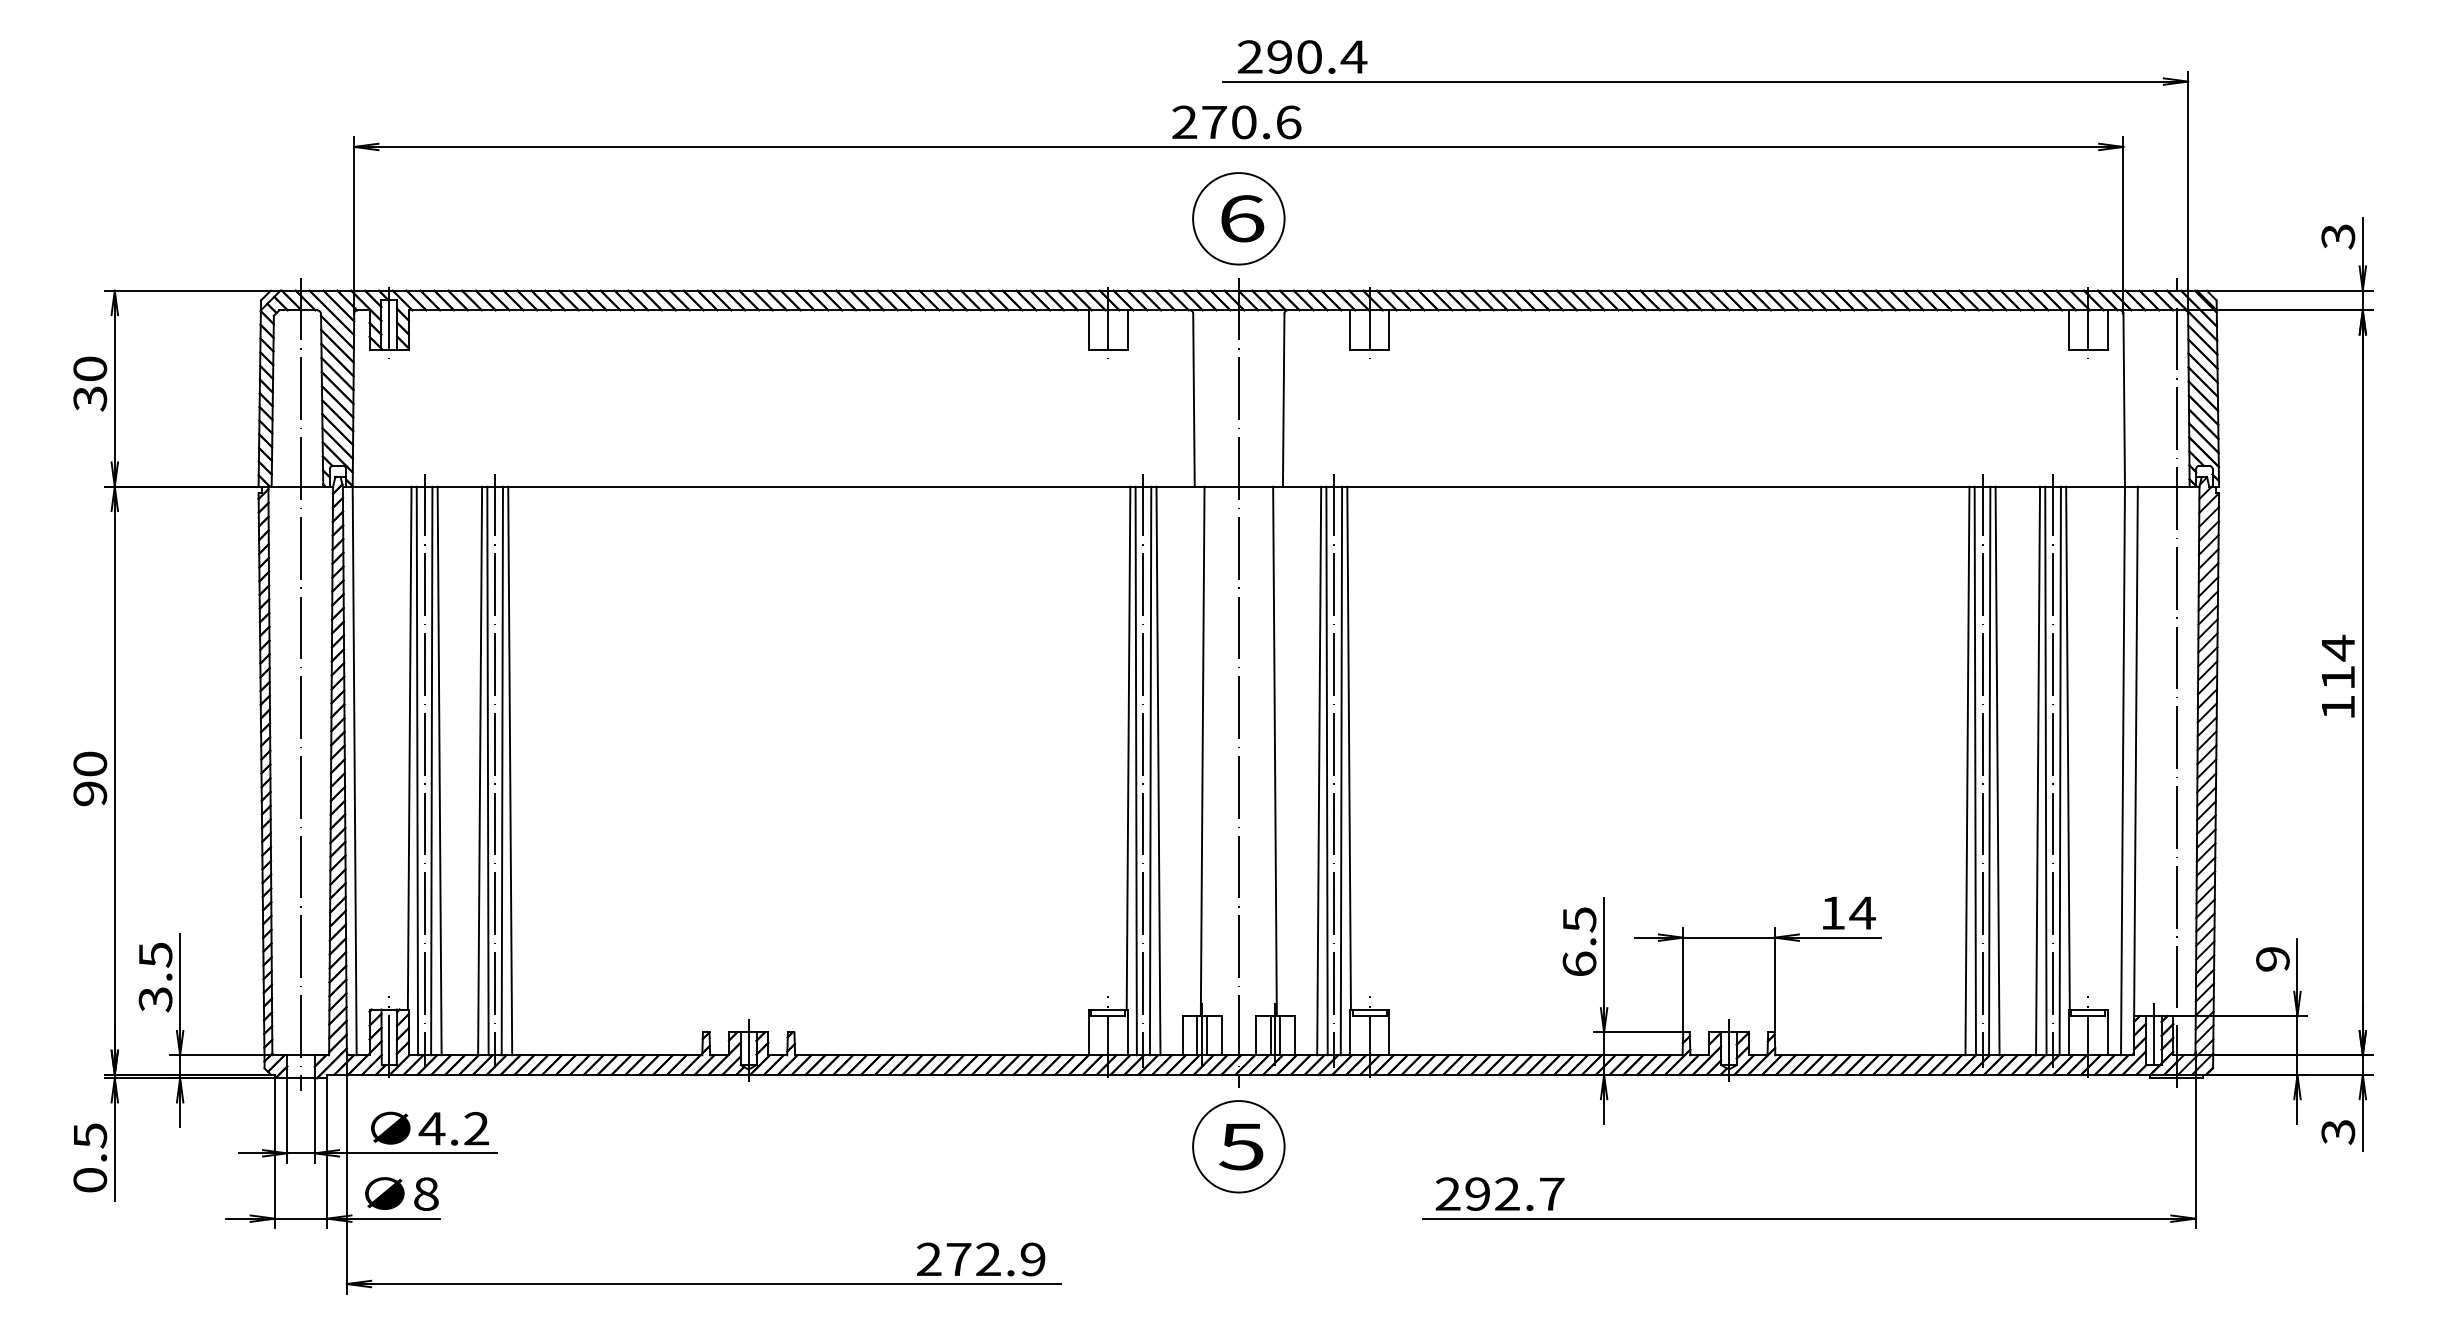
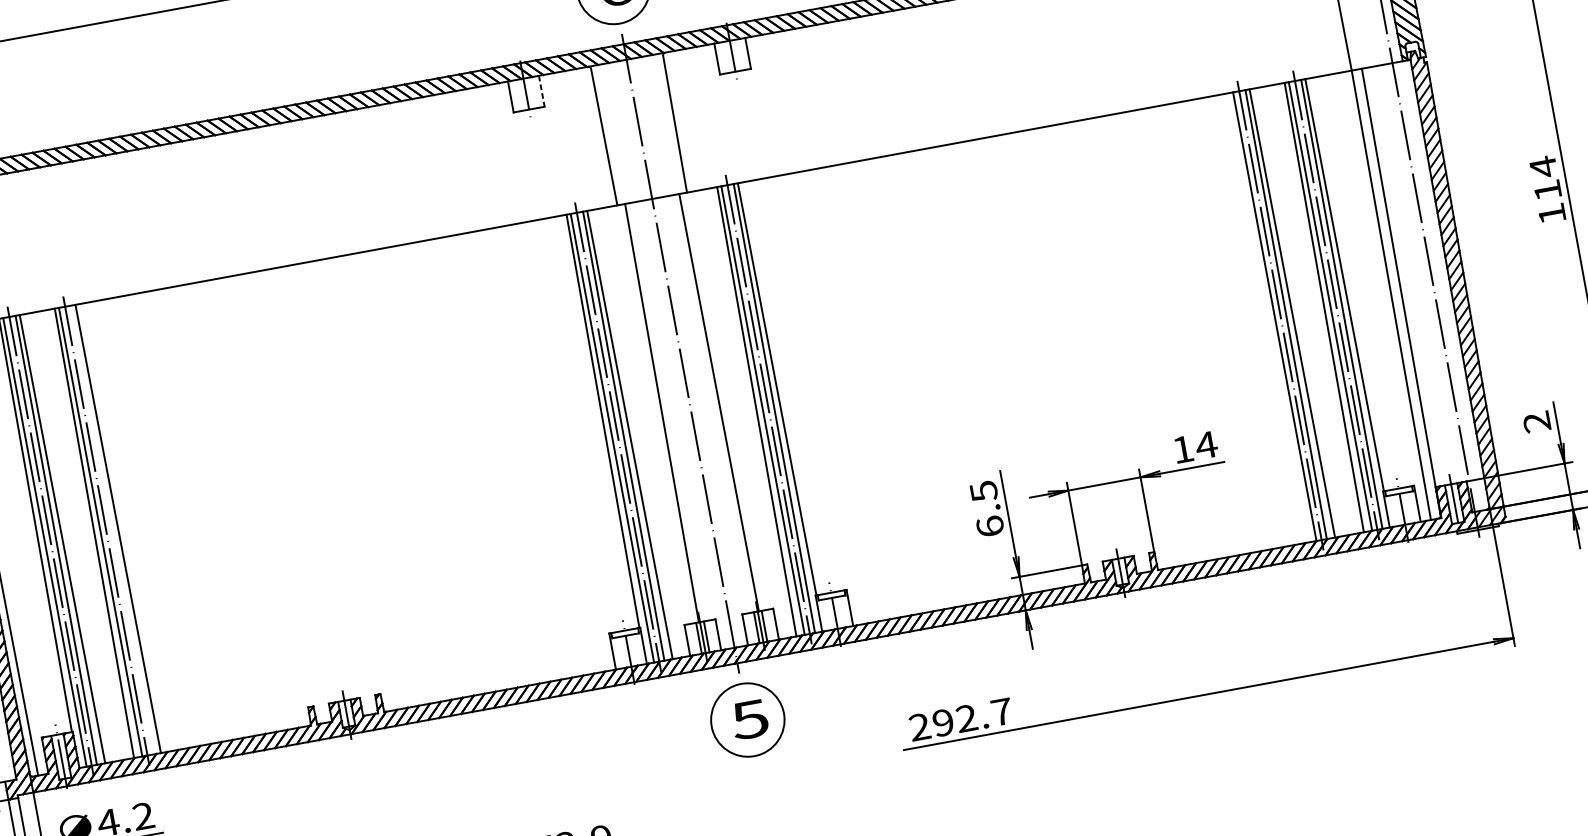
line: (1127, 329) -> (541, 91), solid -> dashed
line: (502, 770) -> (112, 529), removed
line: (1967, 770) -> (1268, 317), removed
text: (2272, 959) -> (1536, 422), 9 -> 2

